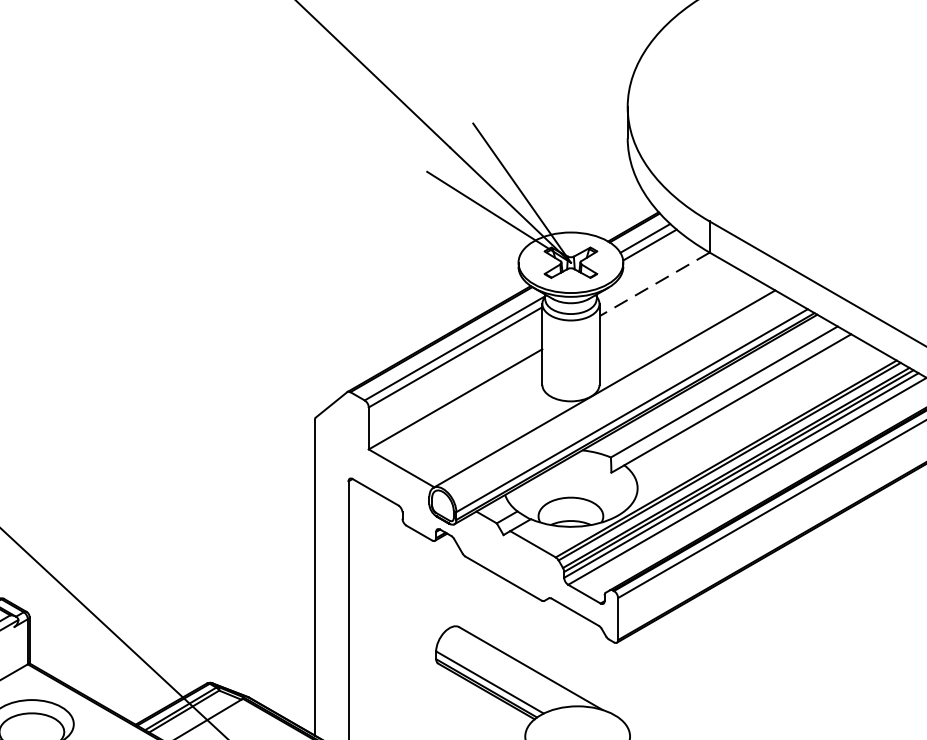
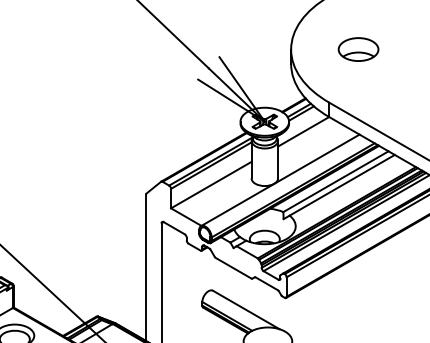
part: (772, 106) -> (358, 49), added
line: (654, 283) -> (303, 131), dashed -> solid

